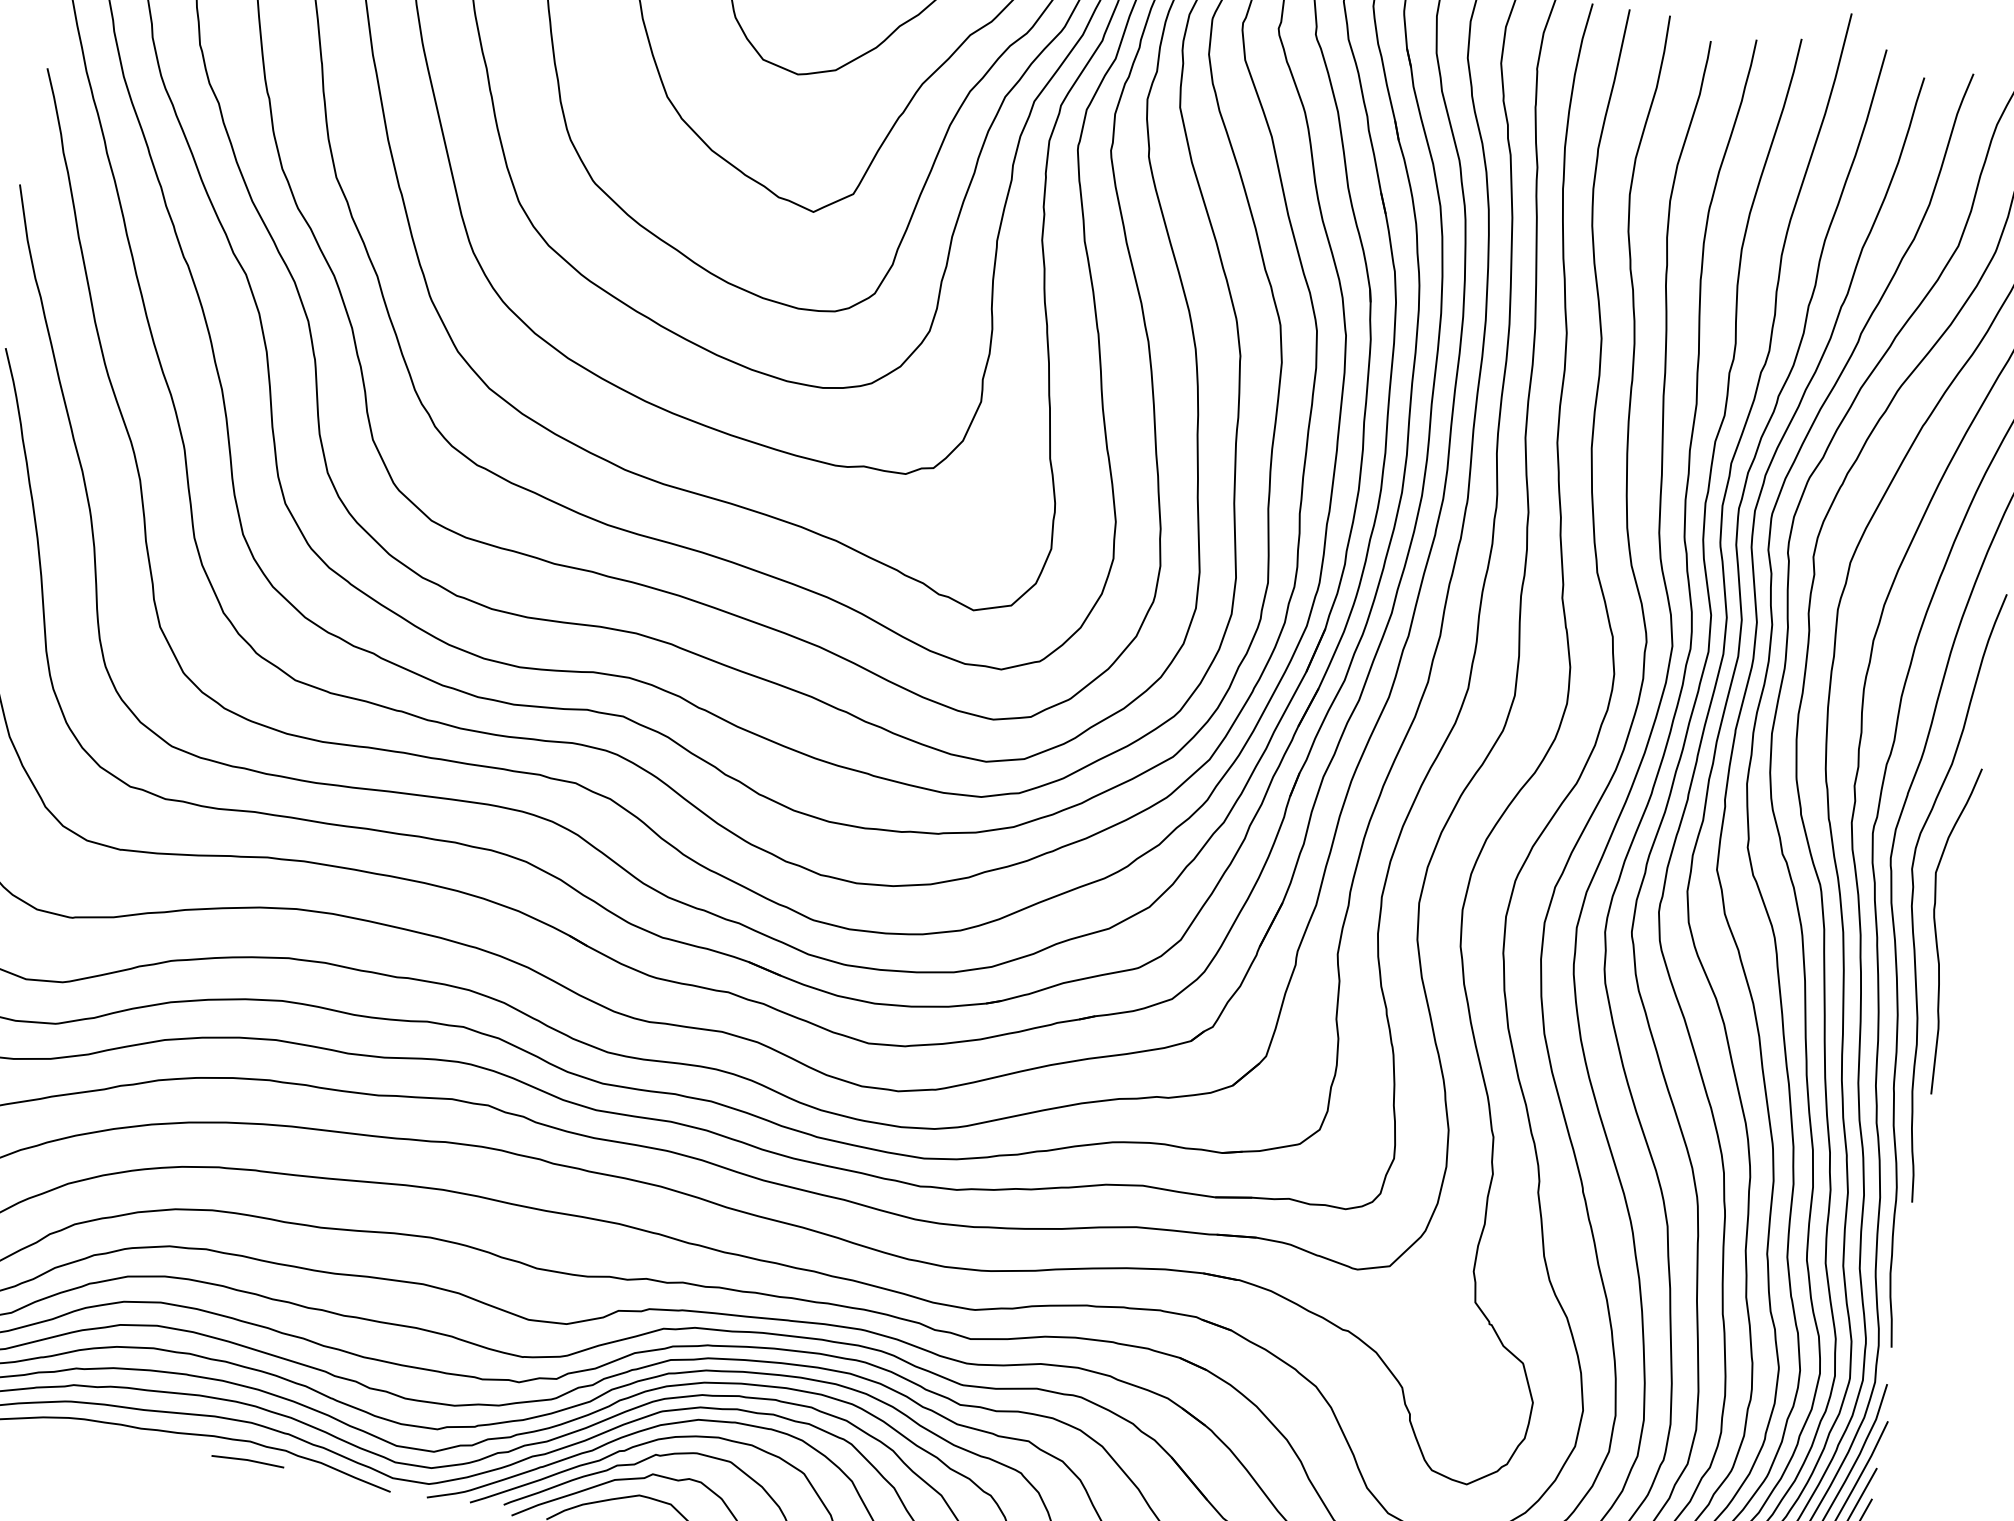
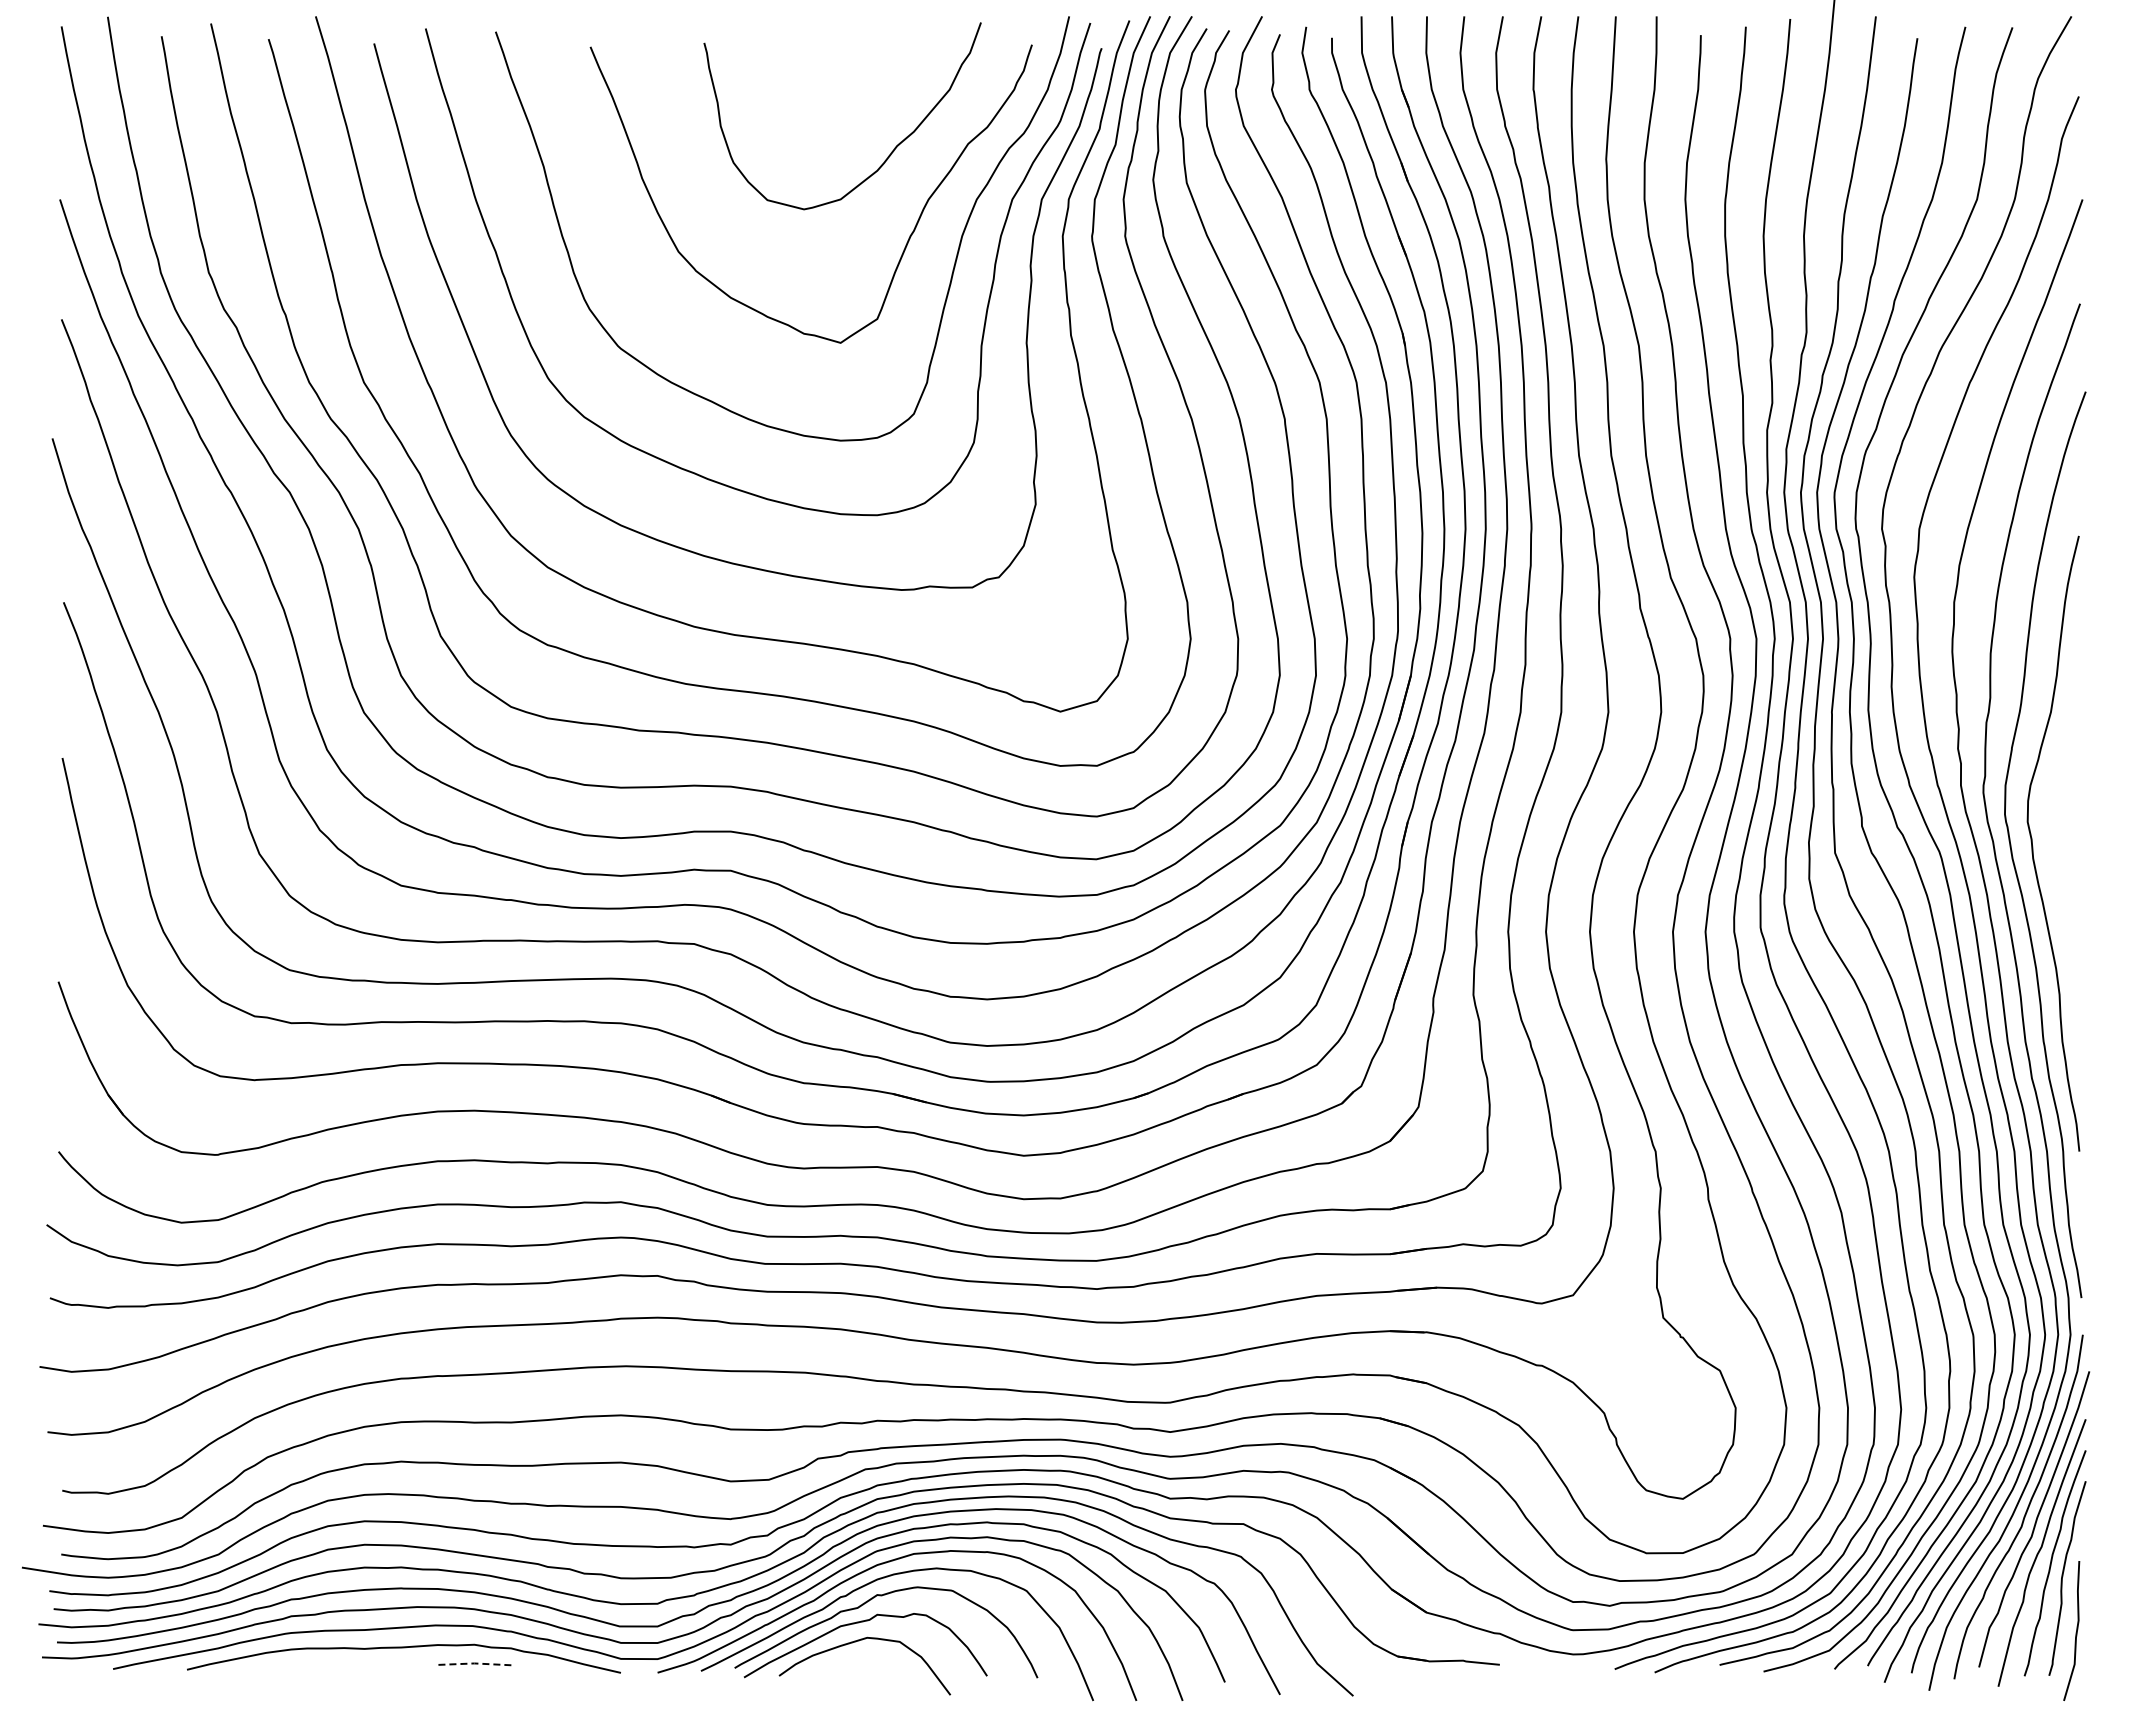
curve: (1936, 930) -> (2061, 878), removed
line: (247, 1460) -> (474, 1663), solid -> dashed

